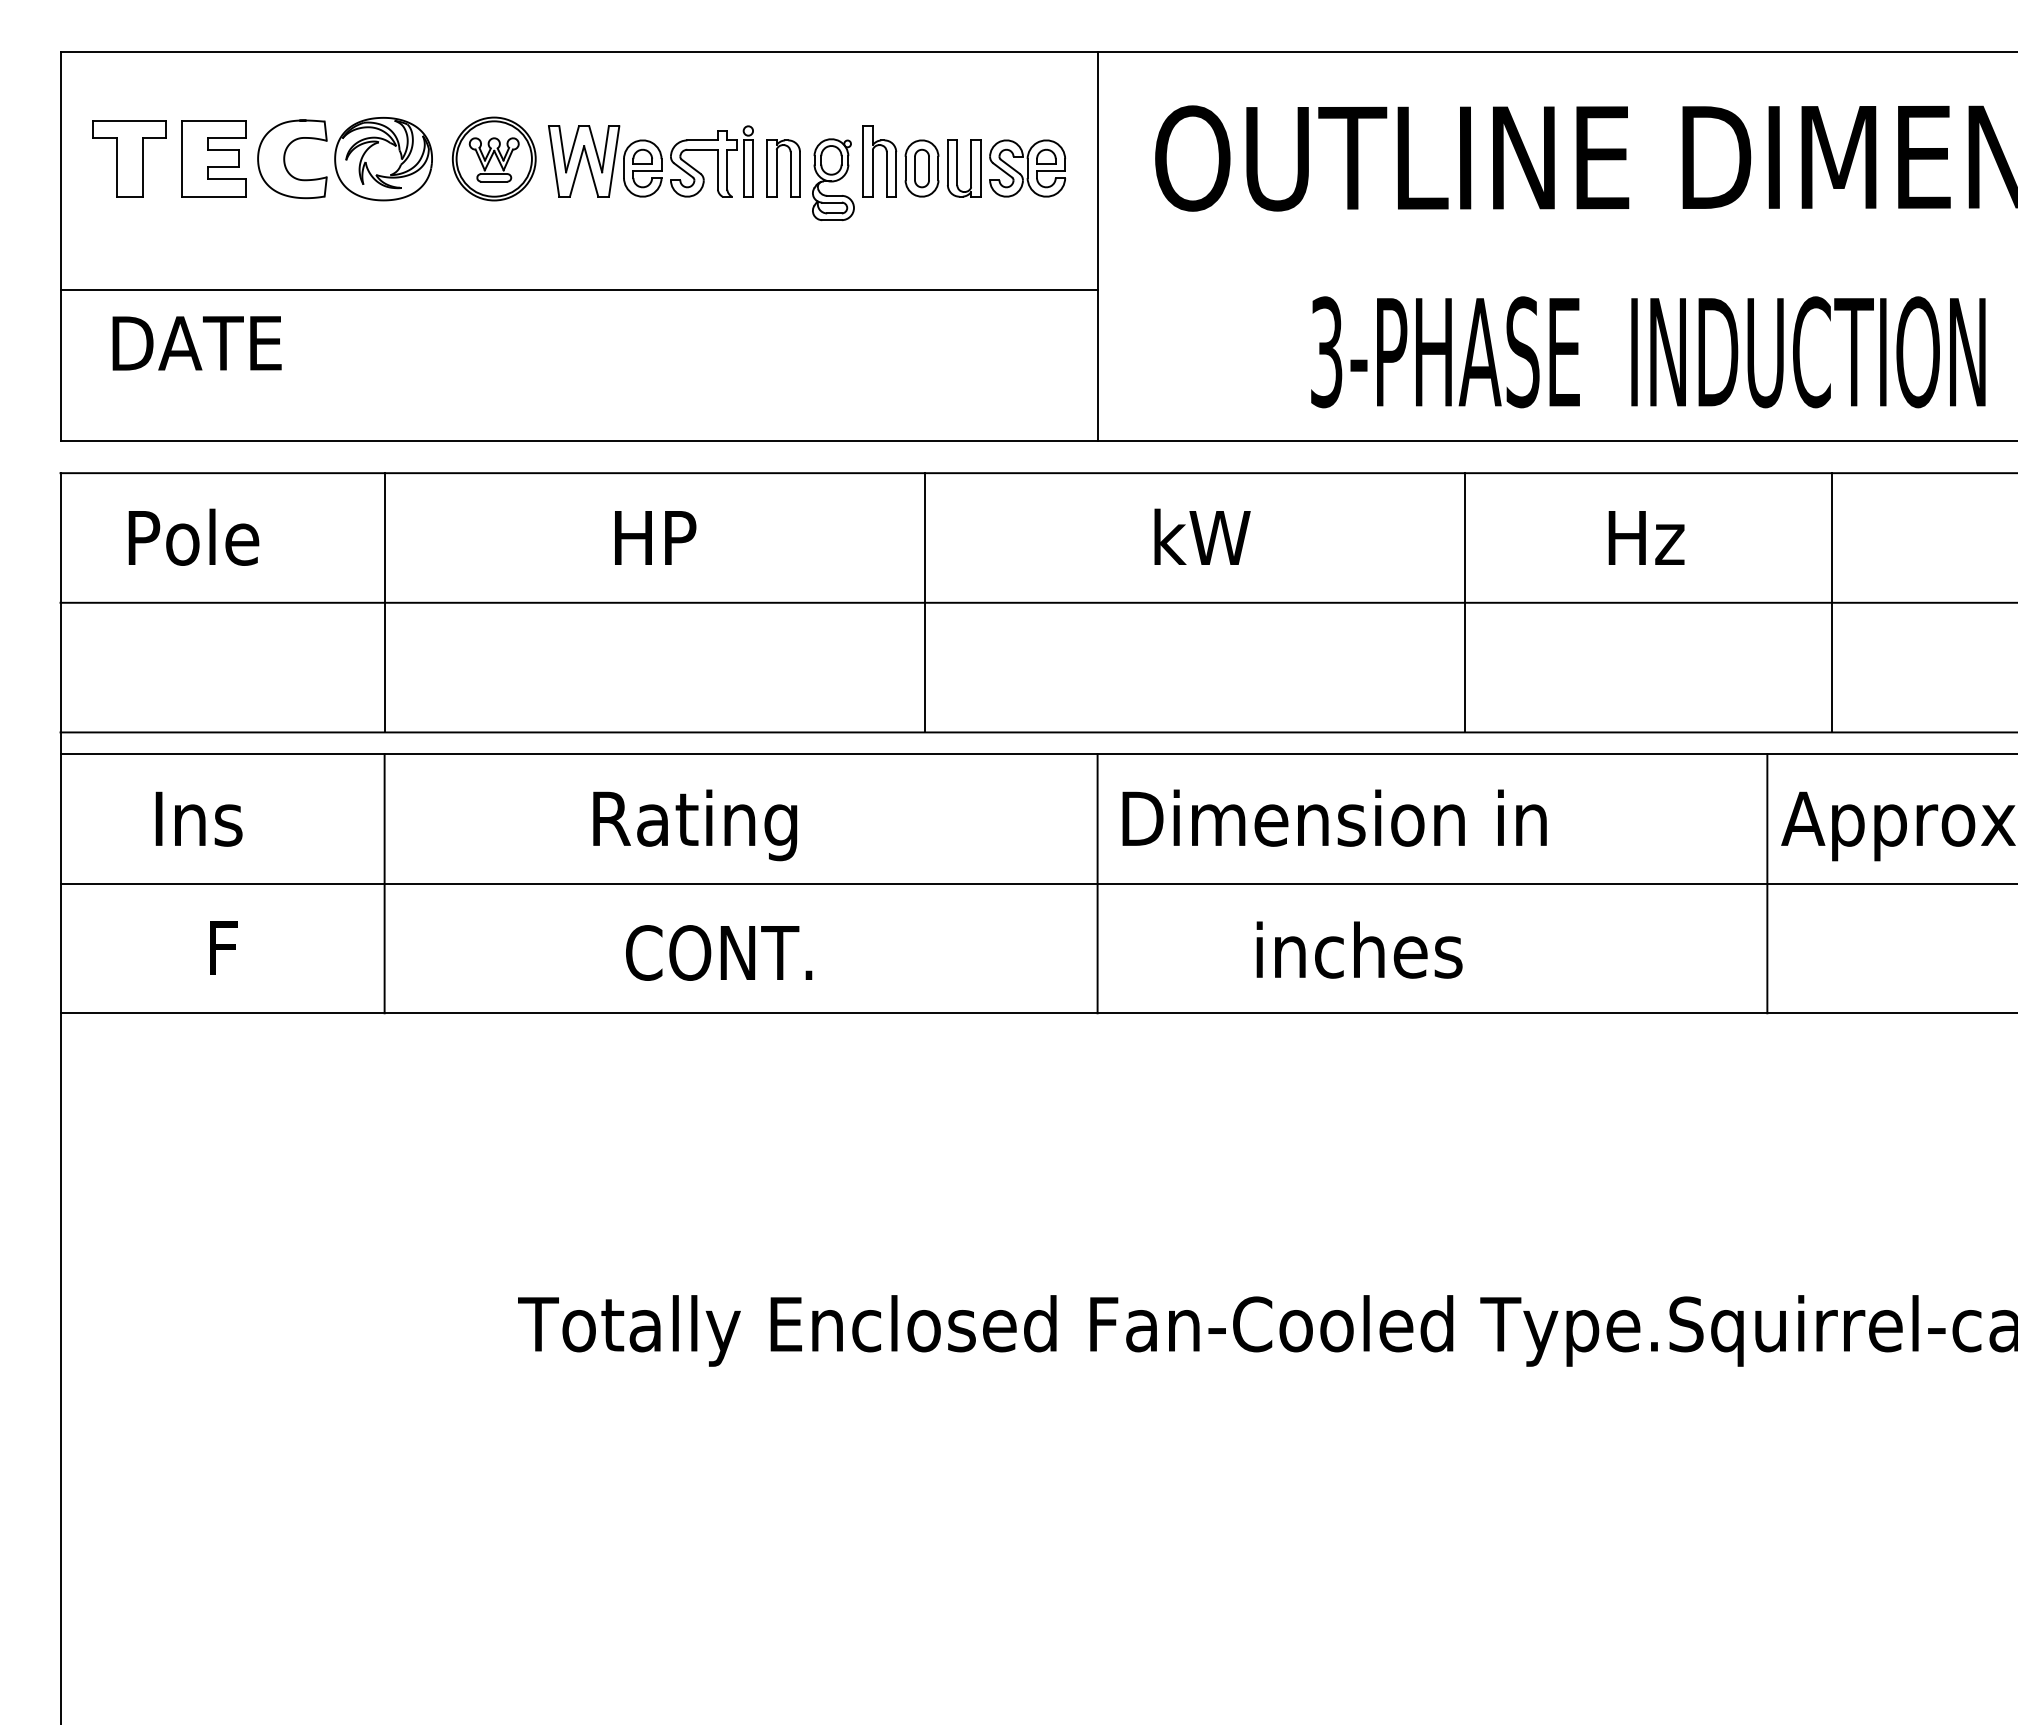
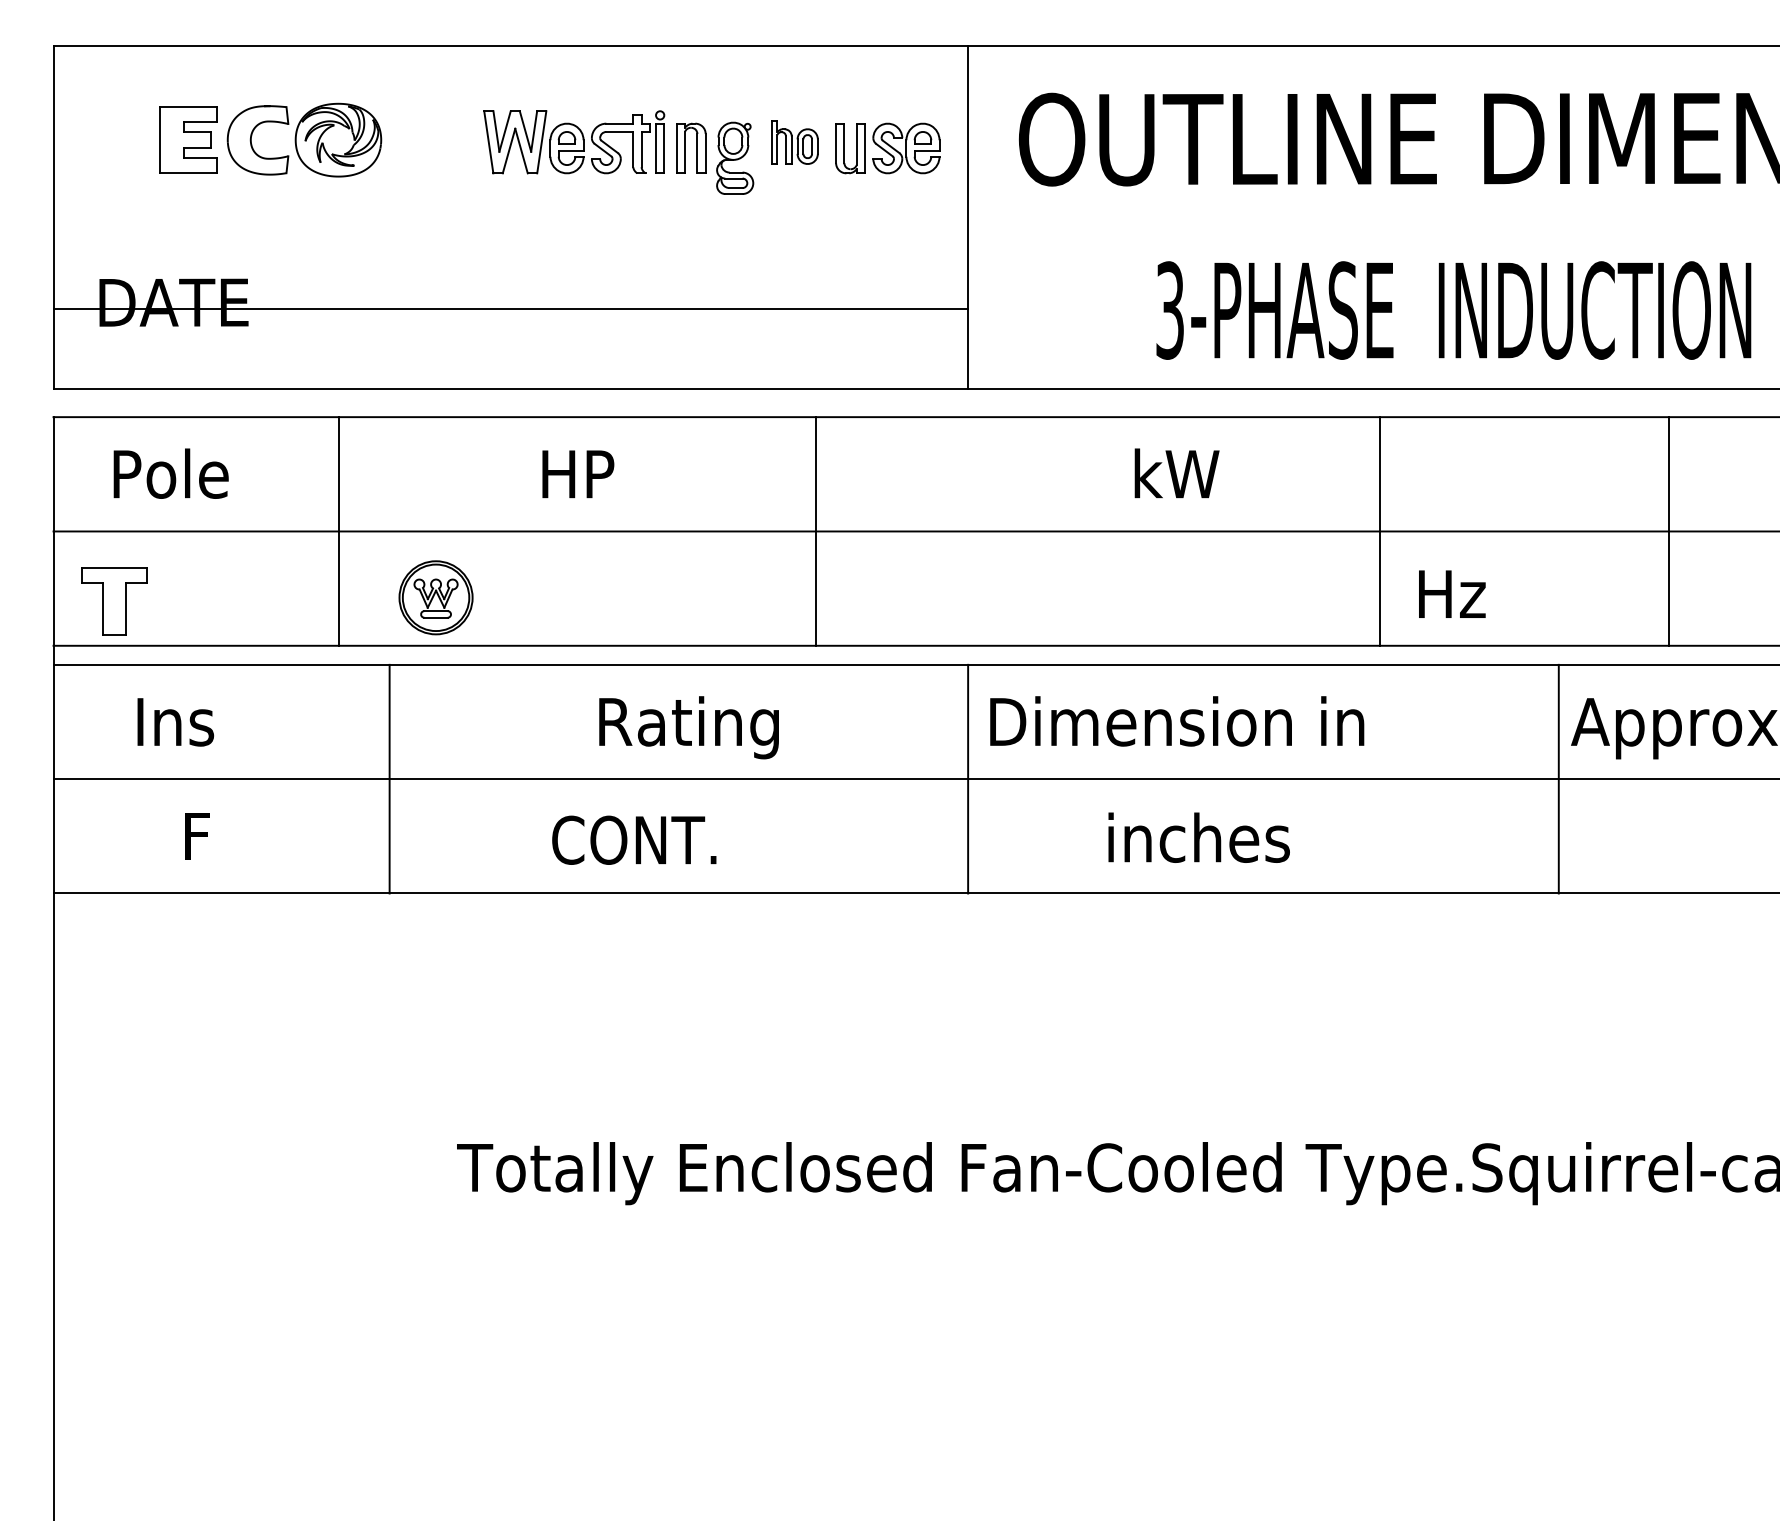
part: (129, 158) -> (114, 600), moved
part: (493, 158) -> (435, 597), moved
part: (900, 161) -> (794, 142), size x0.7
line: (578, 289) -> (510, 308), moved
text: (1202, 536) -> (1177, 473), moved
text: (1646, 537) -> (1452, 593), moved
line: (1464, 602) -> (1379, 531), moved
line: (1832, 602) -> (1669, 531), moved
text: (695, 825) -> (689, 727), moved
line: (384, 883) -> (389, 779), moved

